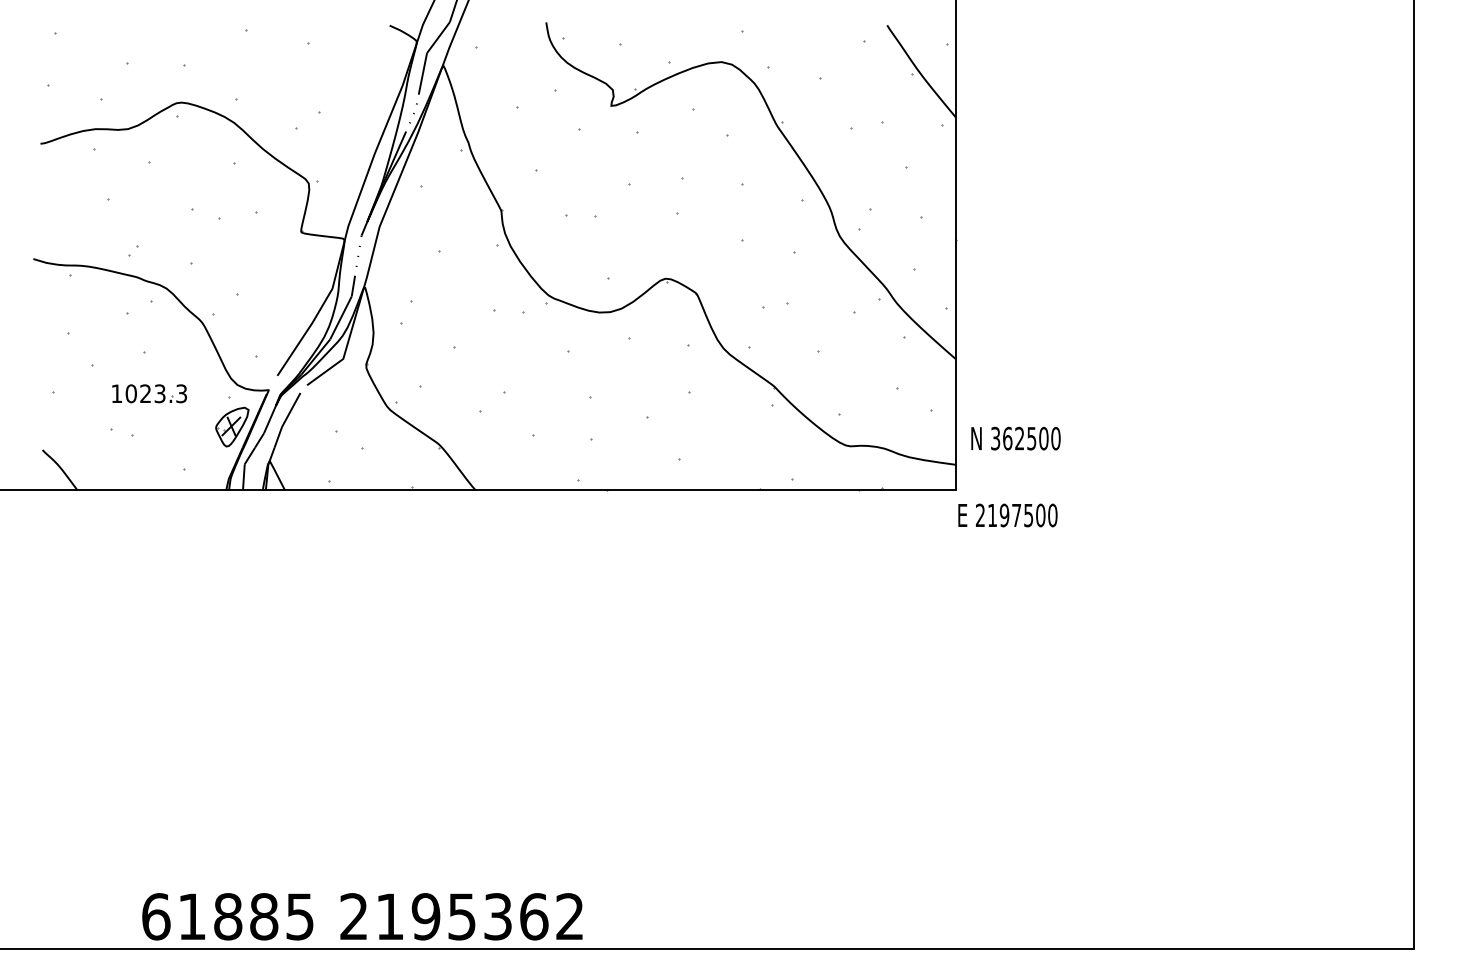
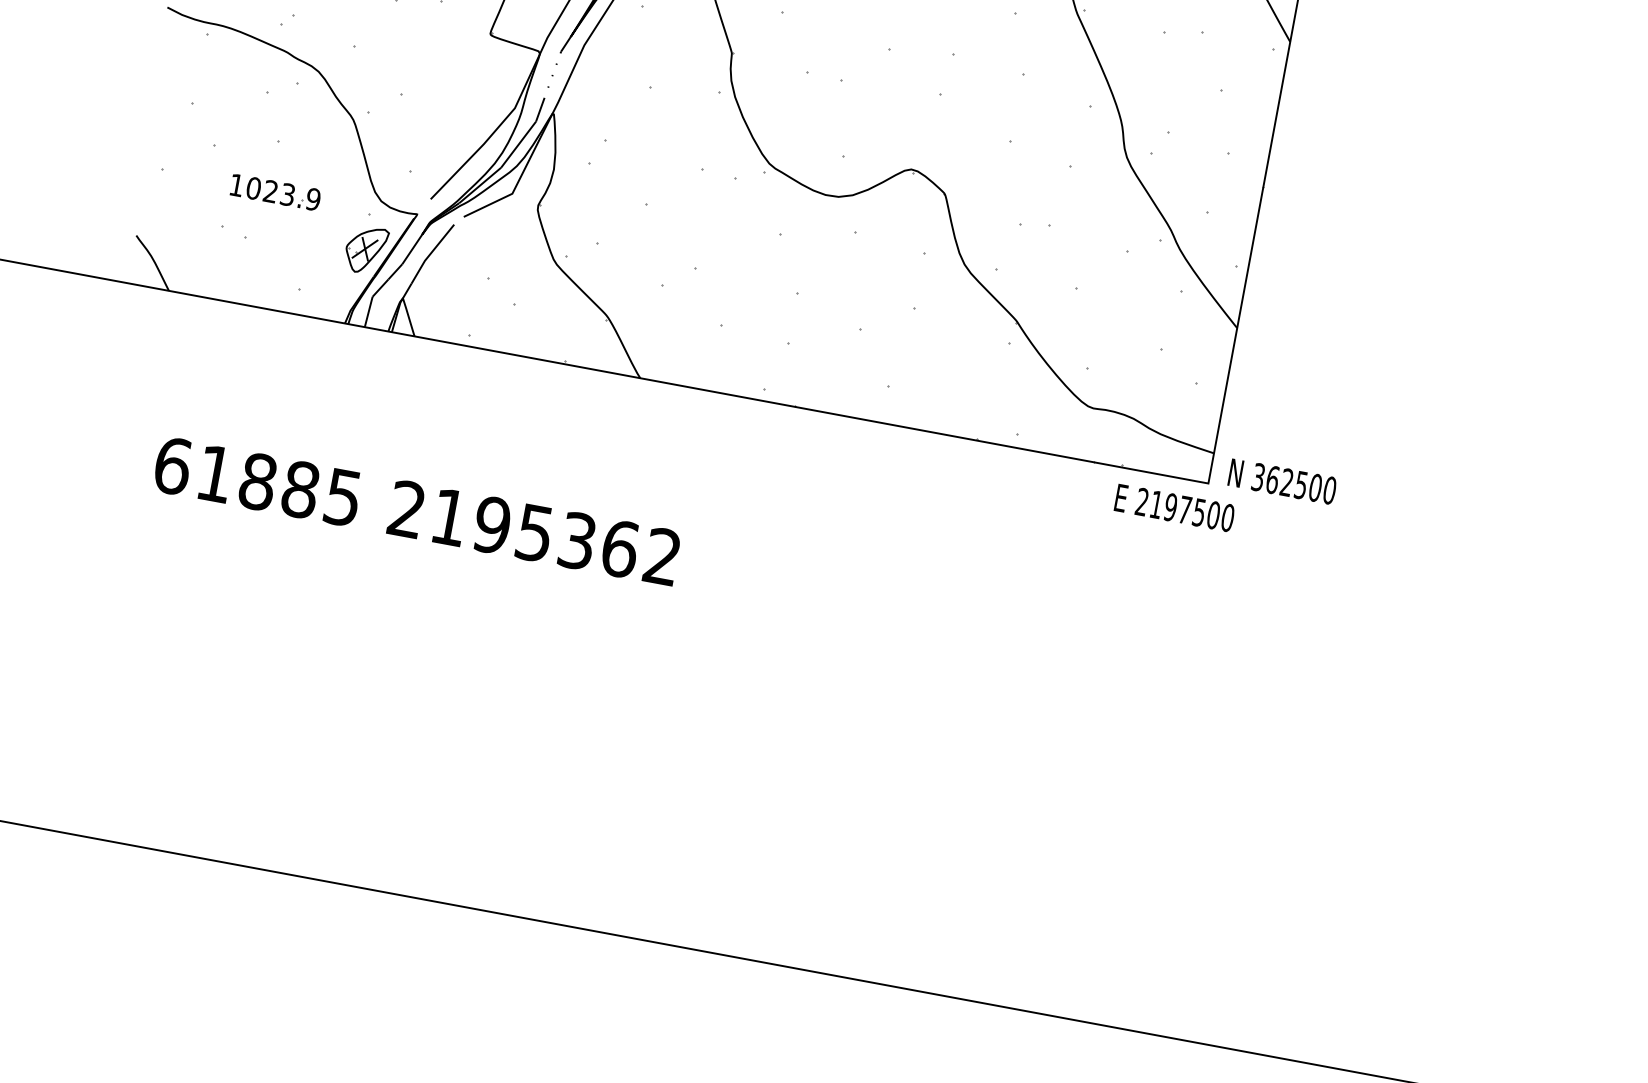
text: (181, 393) -> (313, 199), 1023.3 -> 1023.9
text: (1015, 438) -> (1281, 481), moved
text: (1007, 515) -> (1174, 508), moved
text: (362, 916) -> (417, 510), moved

